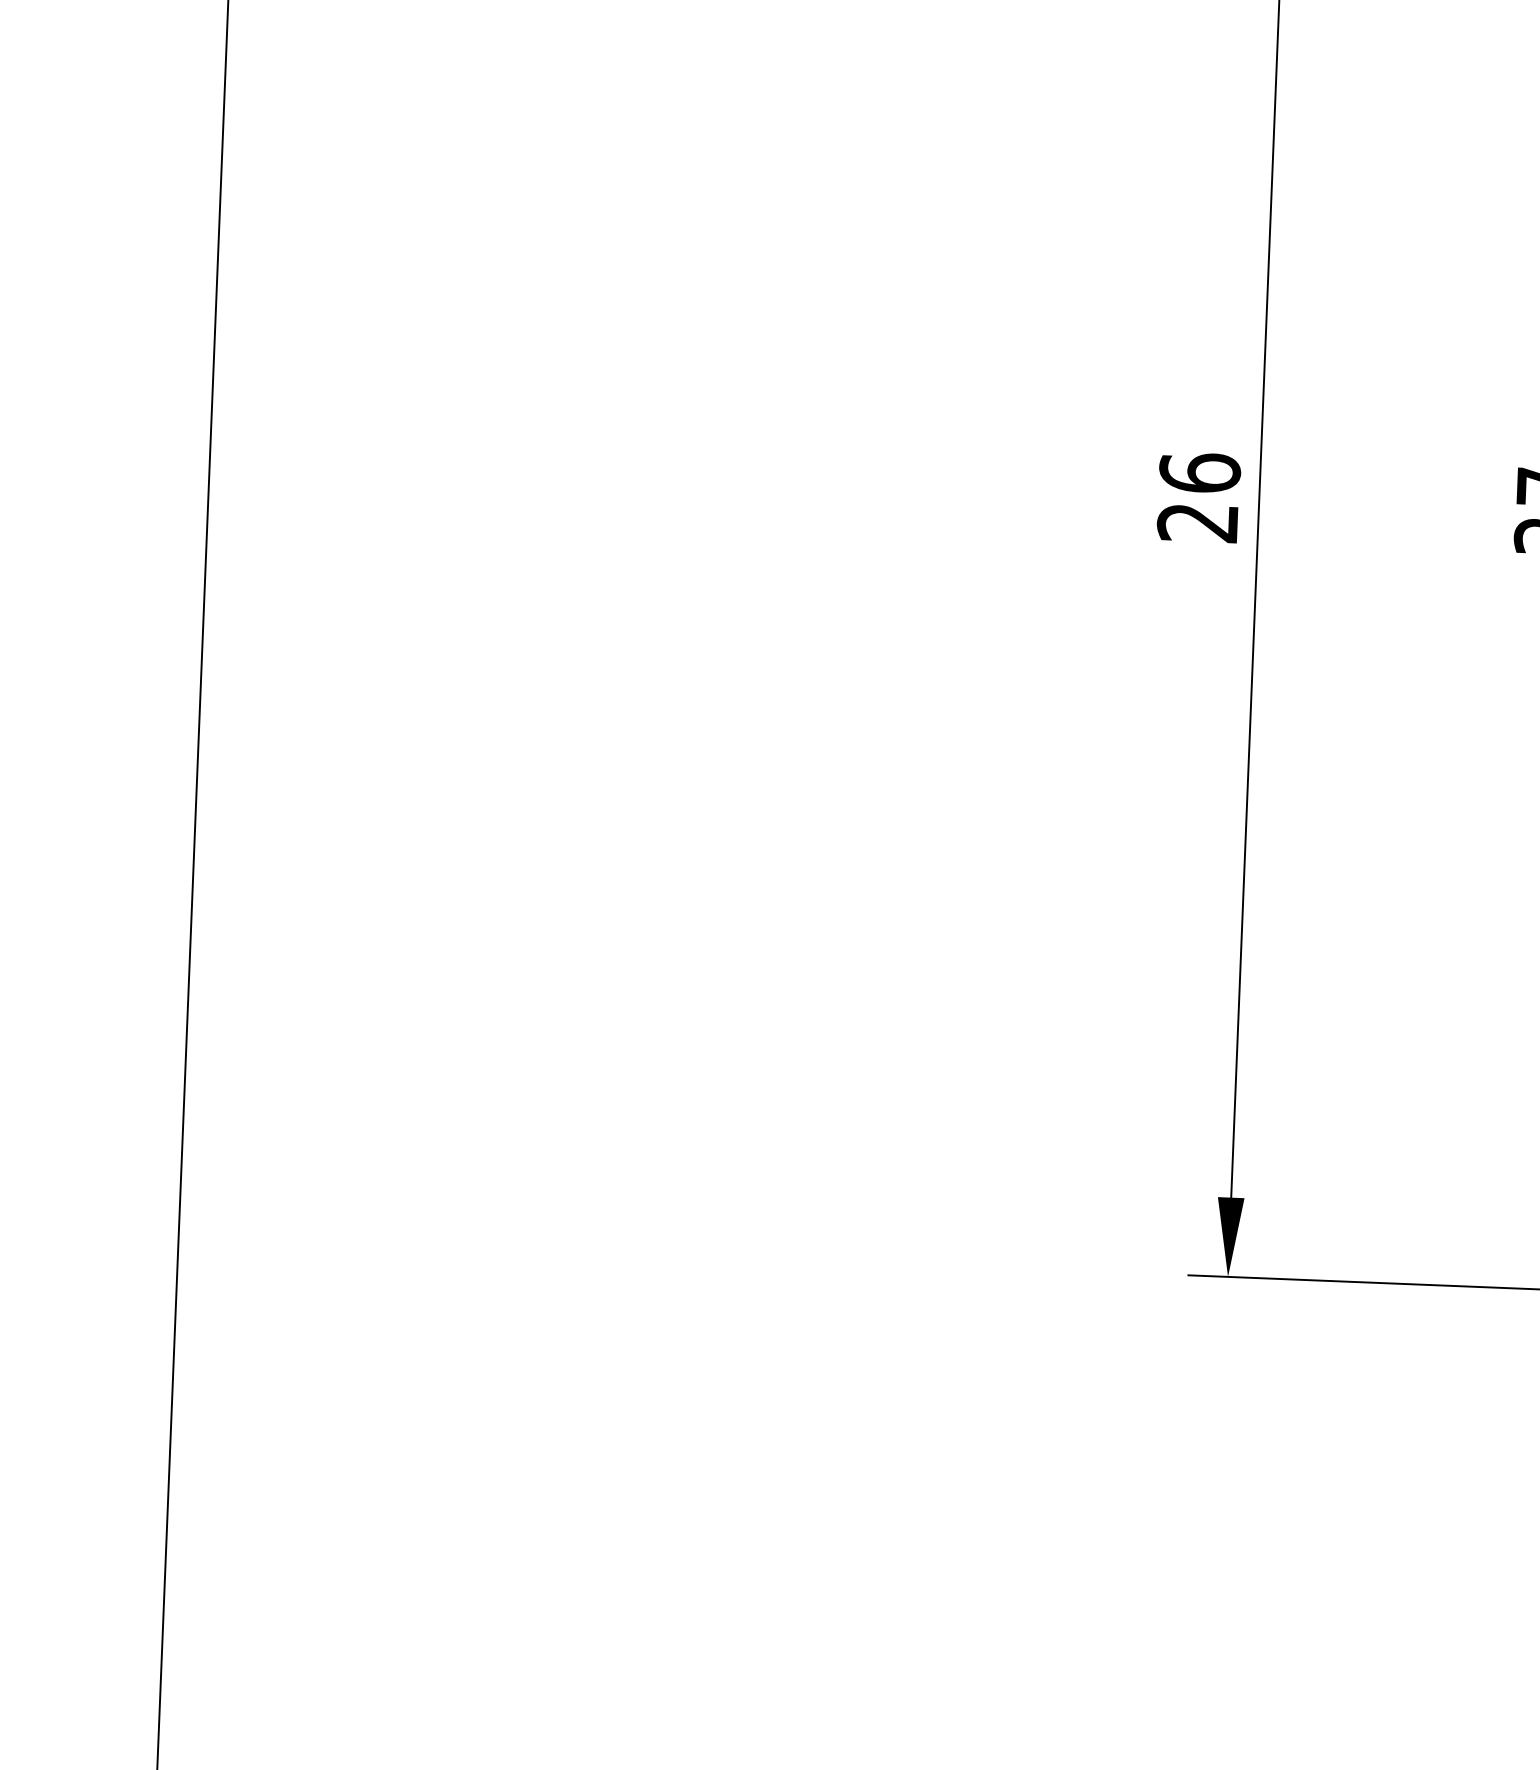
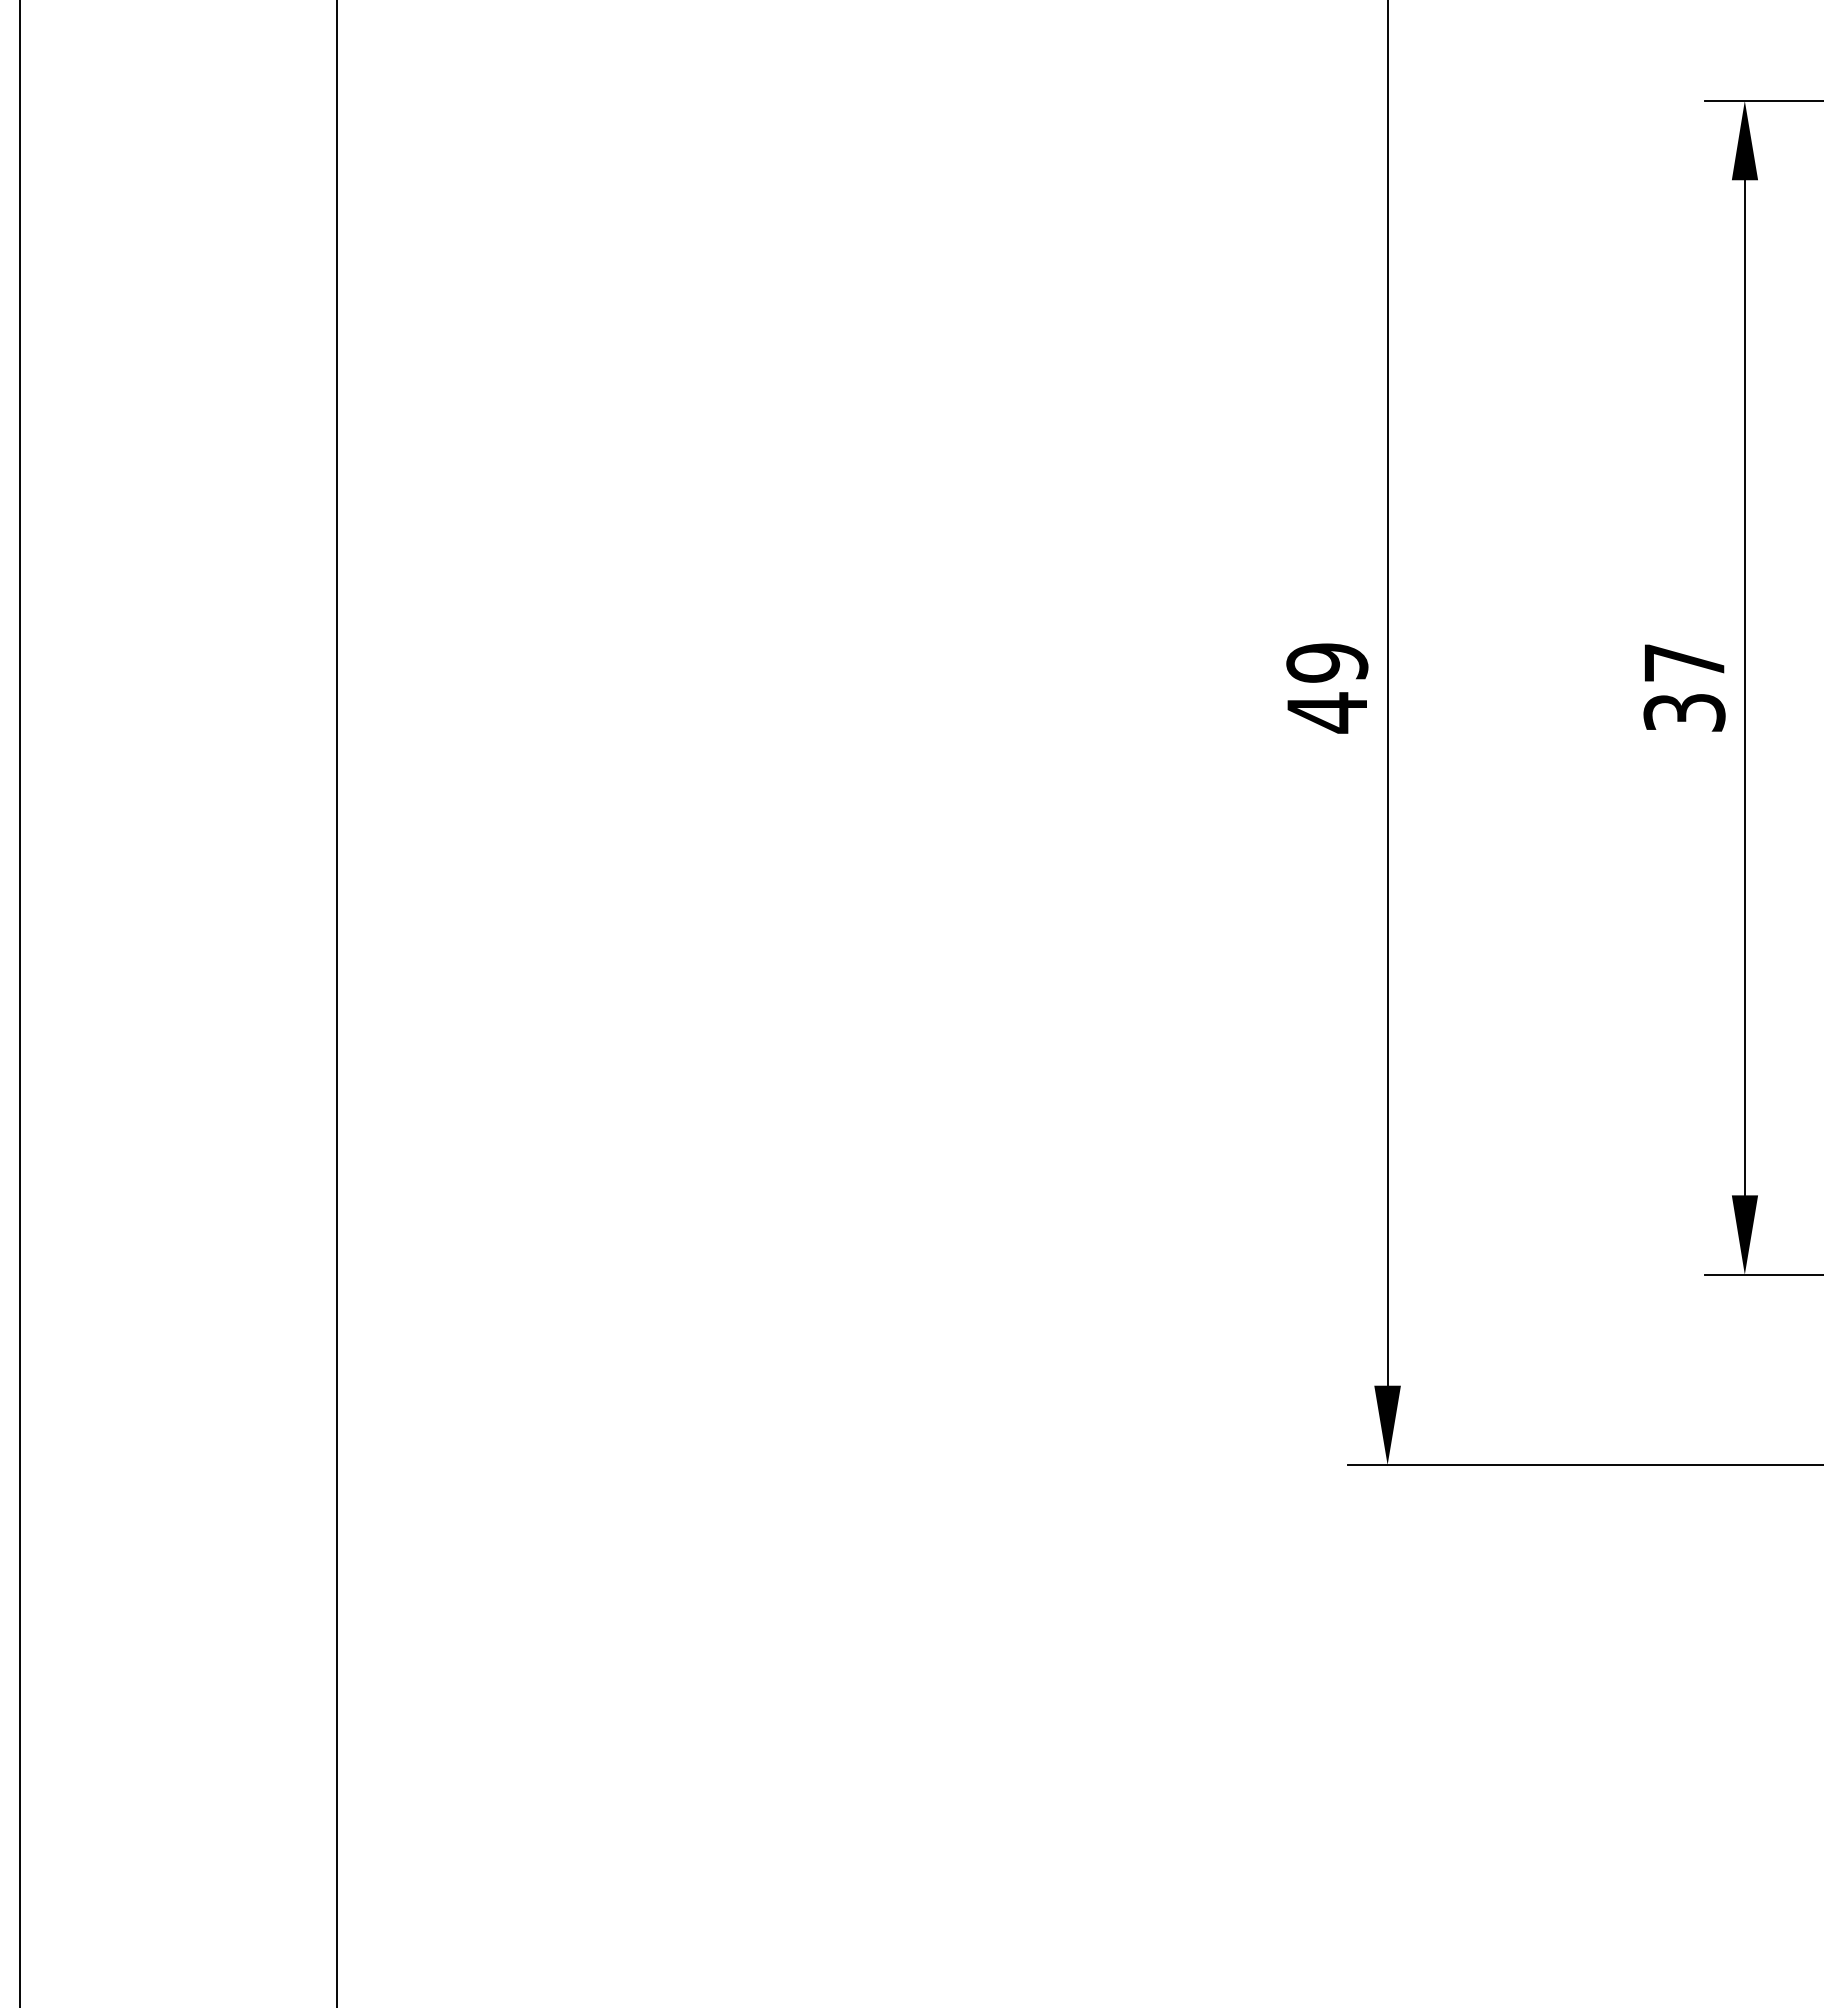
text: (1199, 498) -> (1327, 688), 26 -> 49

